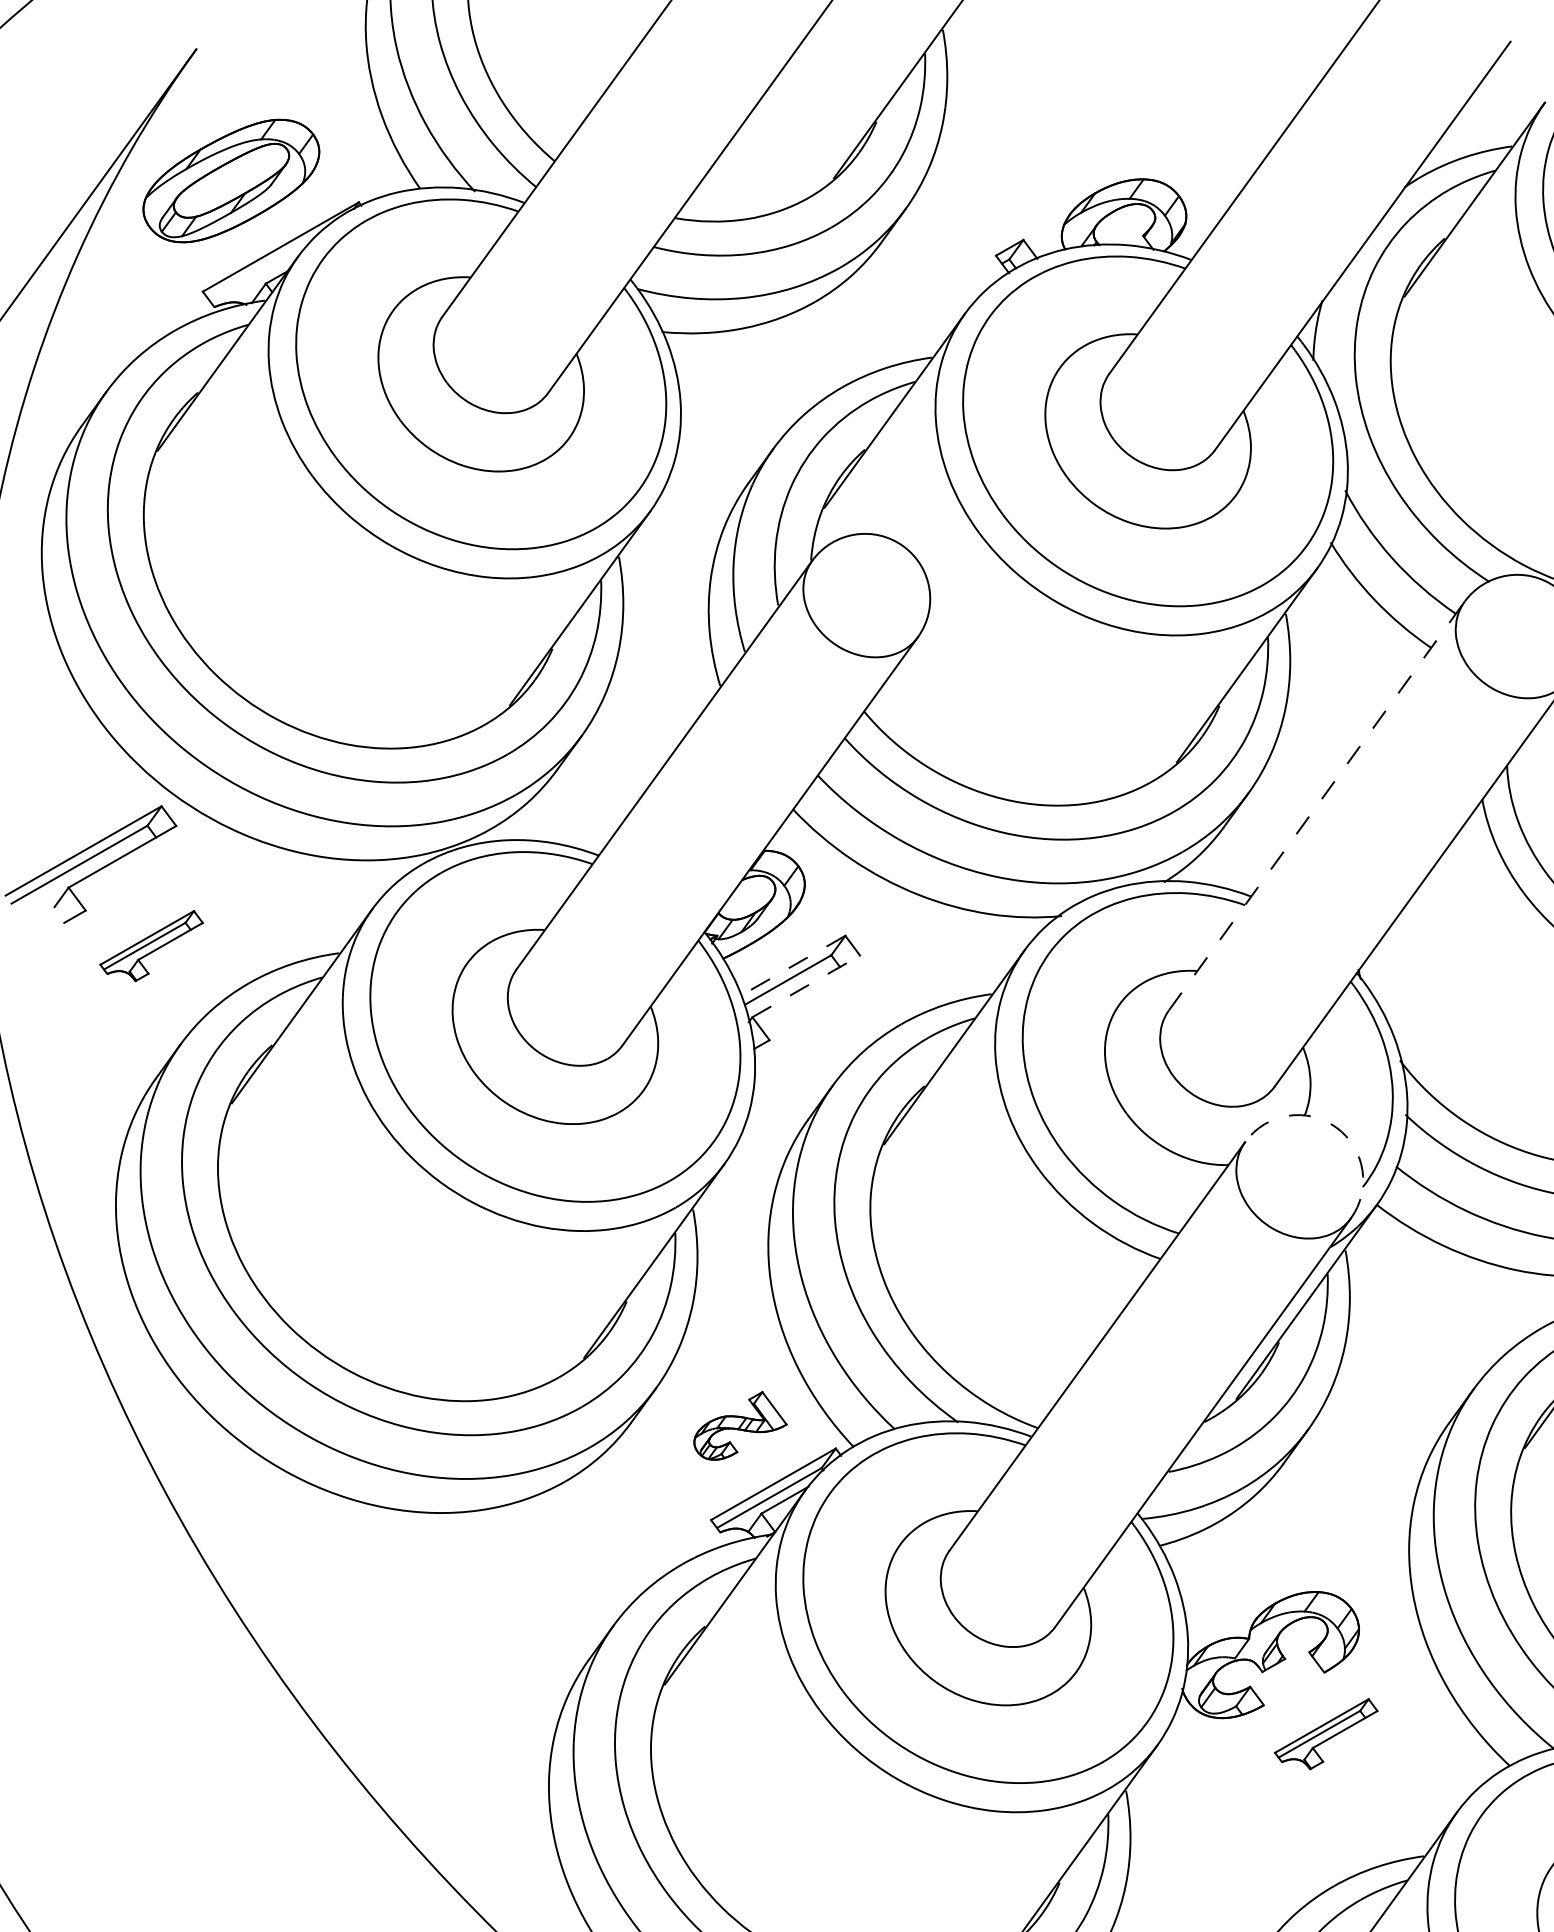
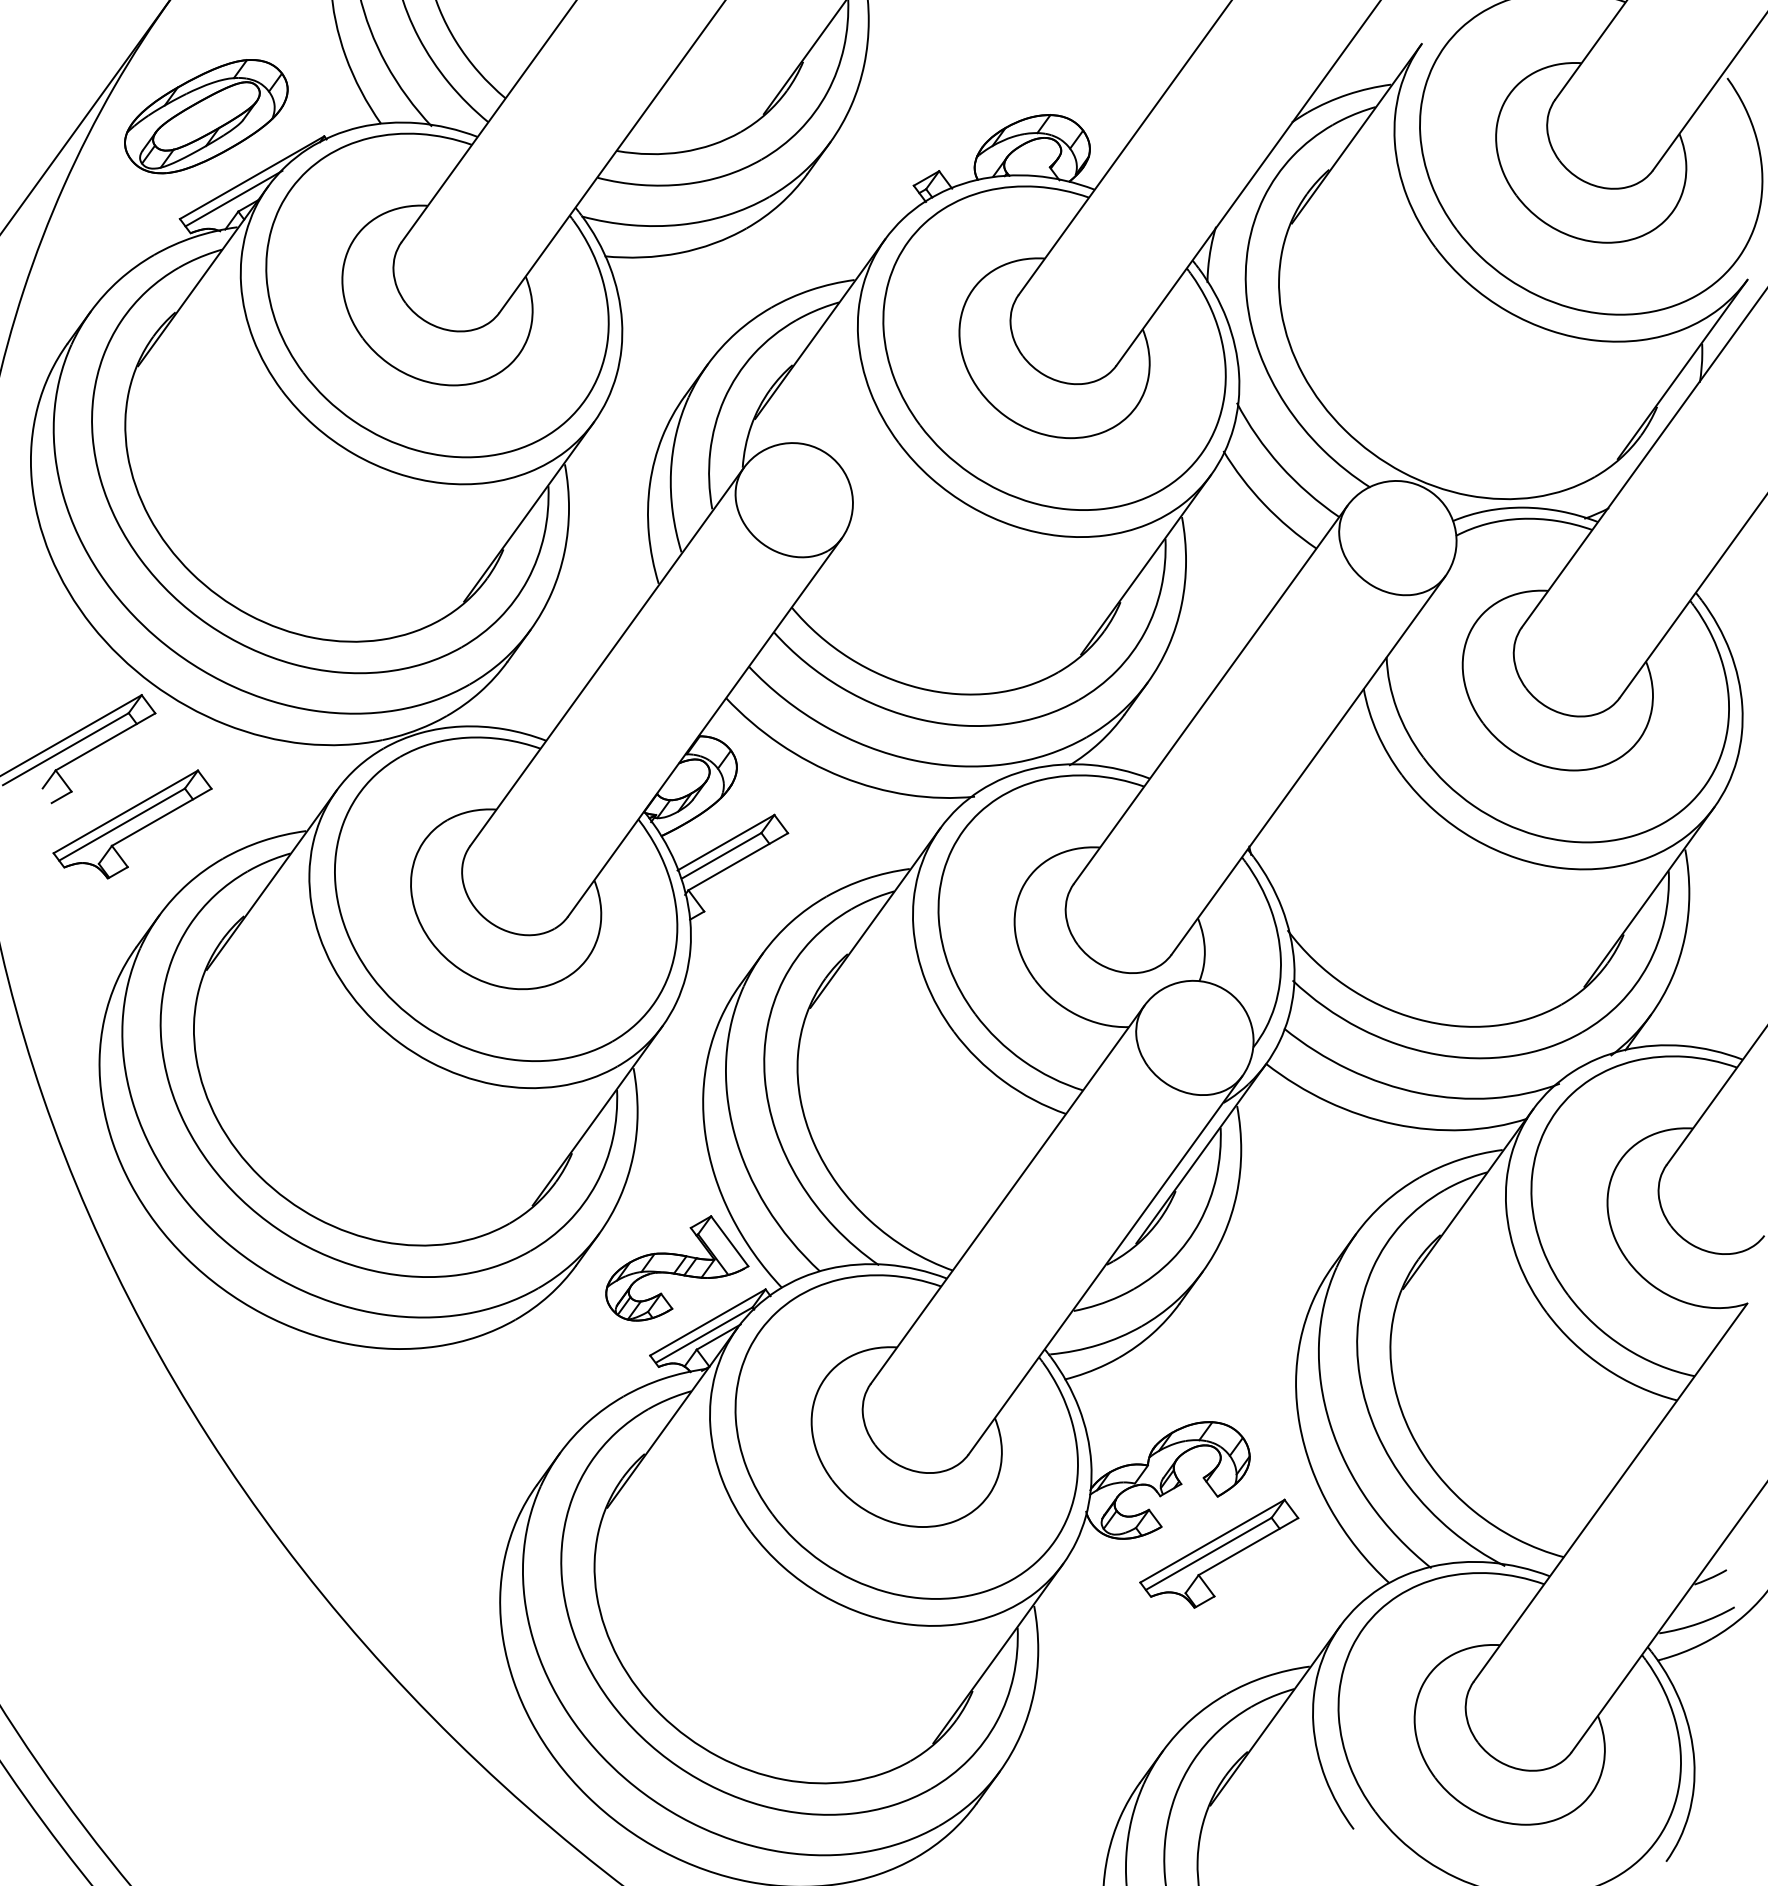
line: (260, 269) -> (233, 198), added
line: (1316, 805) -> (1210, 694), dashed -> solid
part: (151, 946) -> (132, 824), size x1.67
line: (793, 965) -> (726, 842), dashed -> solid
line: (806, 986) -> (738, 861), dashed -> solid
arc: (1336, 1127) -> (1228, 992), dashed -> solid
part: (740, 1425) -> (677, 1268), size x1.67
part: (1326, 1734) -> (1219, 1553), size x1.67

